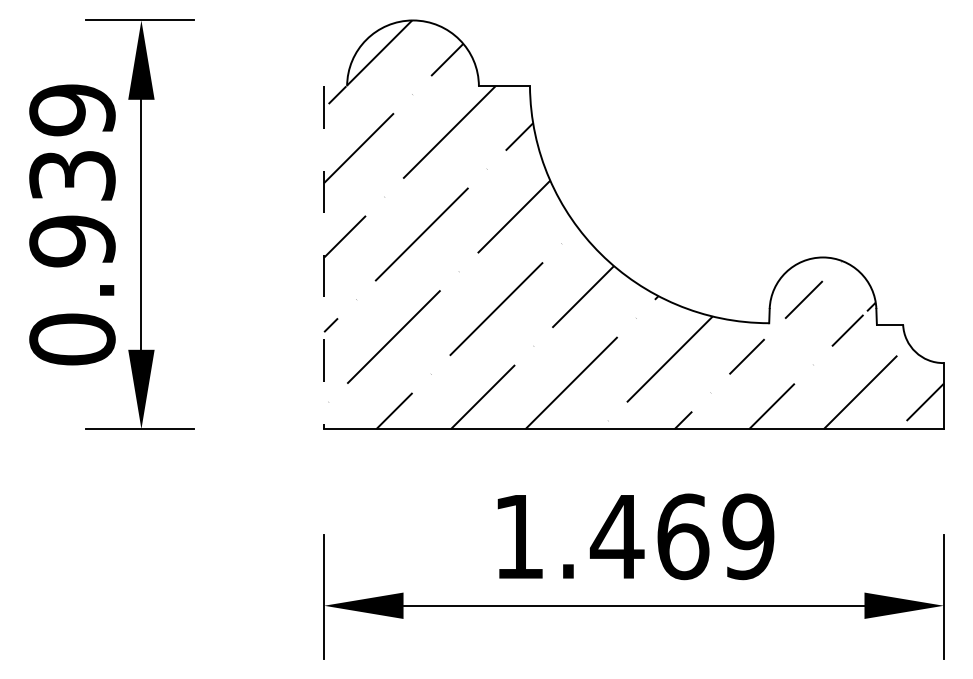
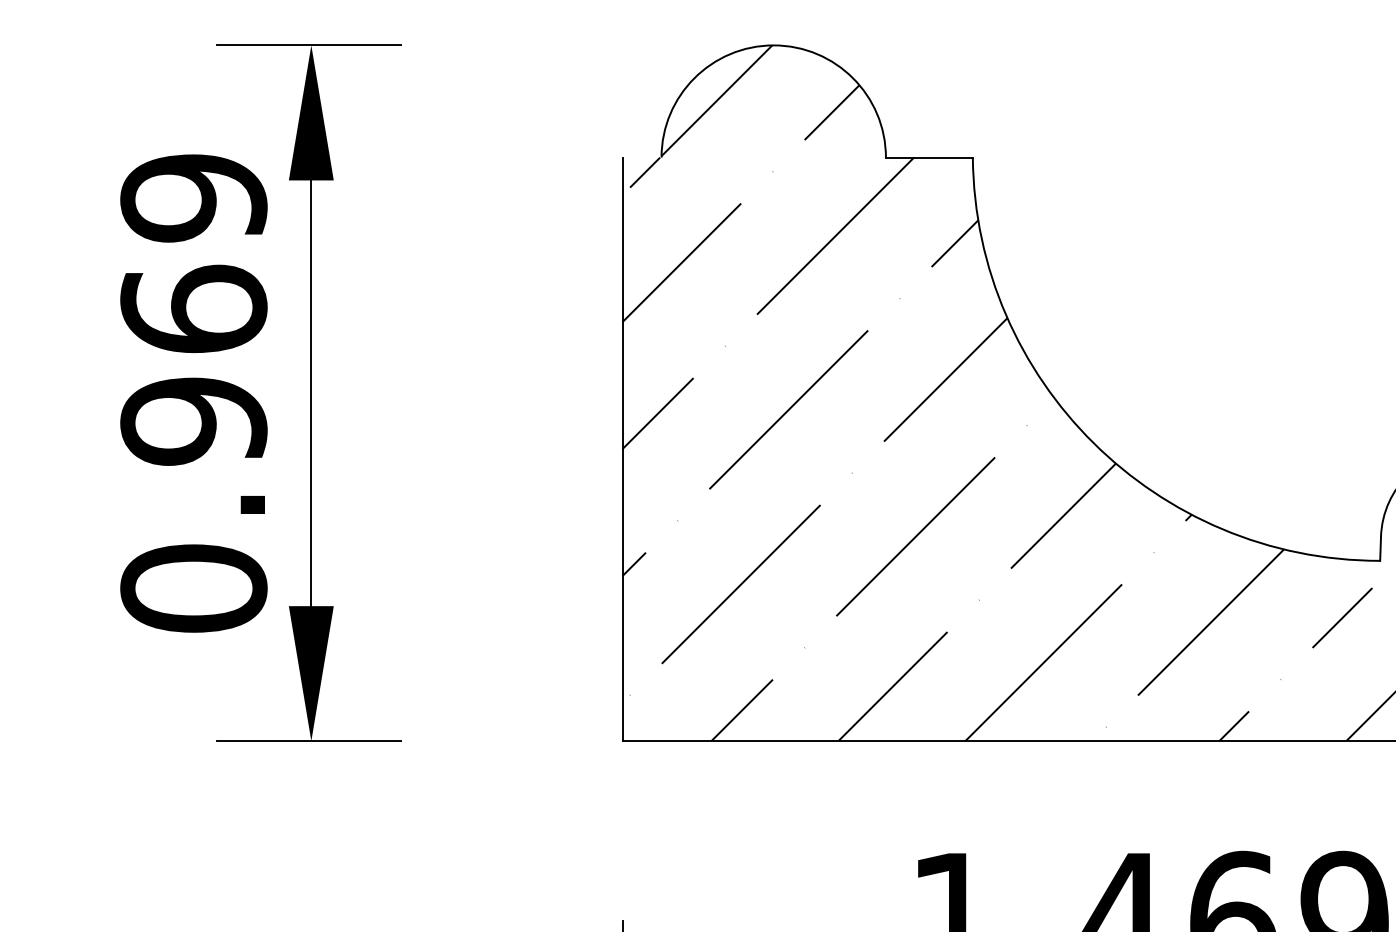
text: (72, 175) -> (193, 309), 0.939 -> 0.969
line: (324, 258) -> (623, 450), dashed -> solid

